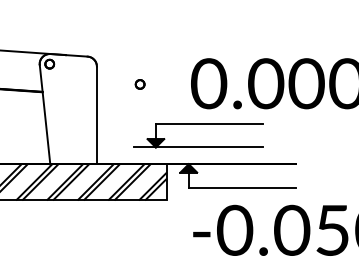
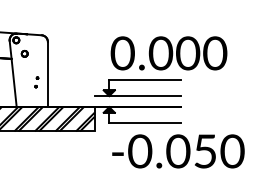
part: (139, 83) -> (24, 53), moved
part: (79, 127) -> (36, 82), added
part: (198, 146) -> (137, 95), moved

